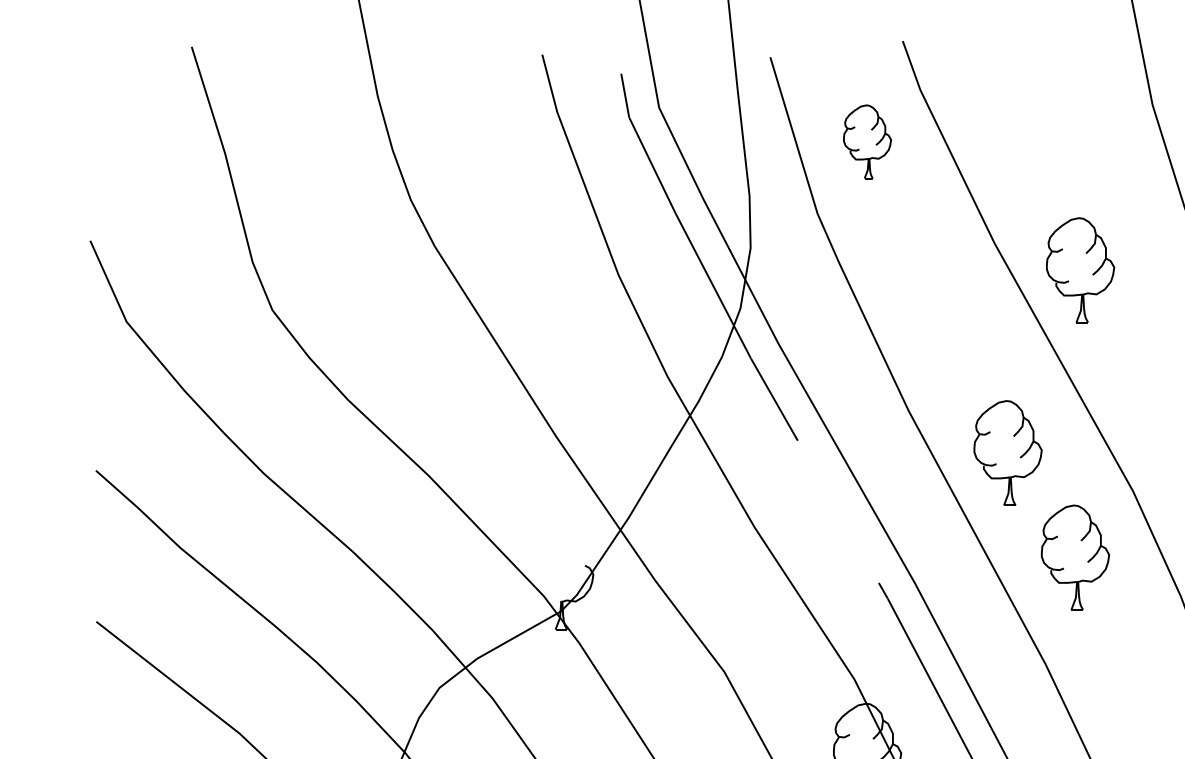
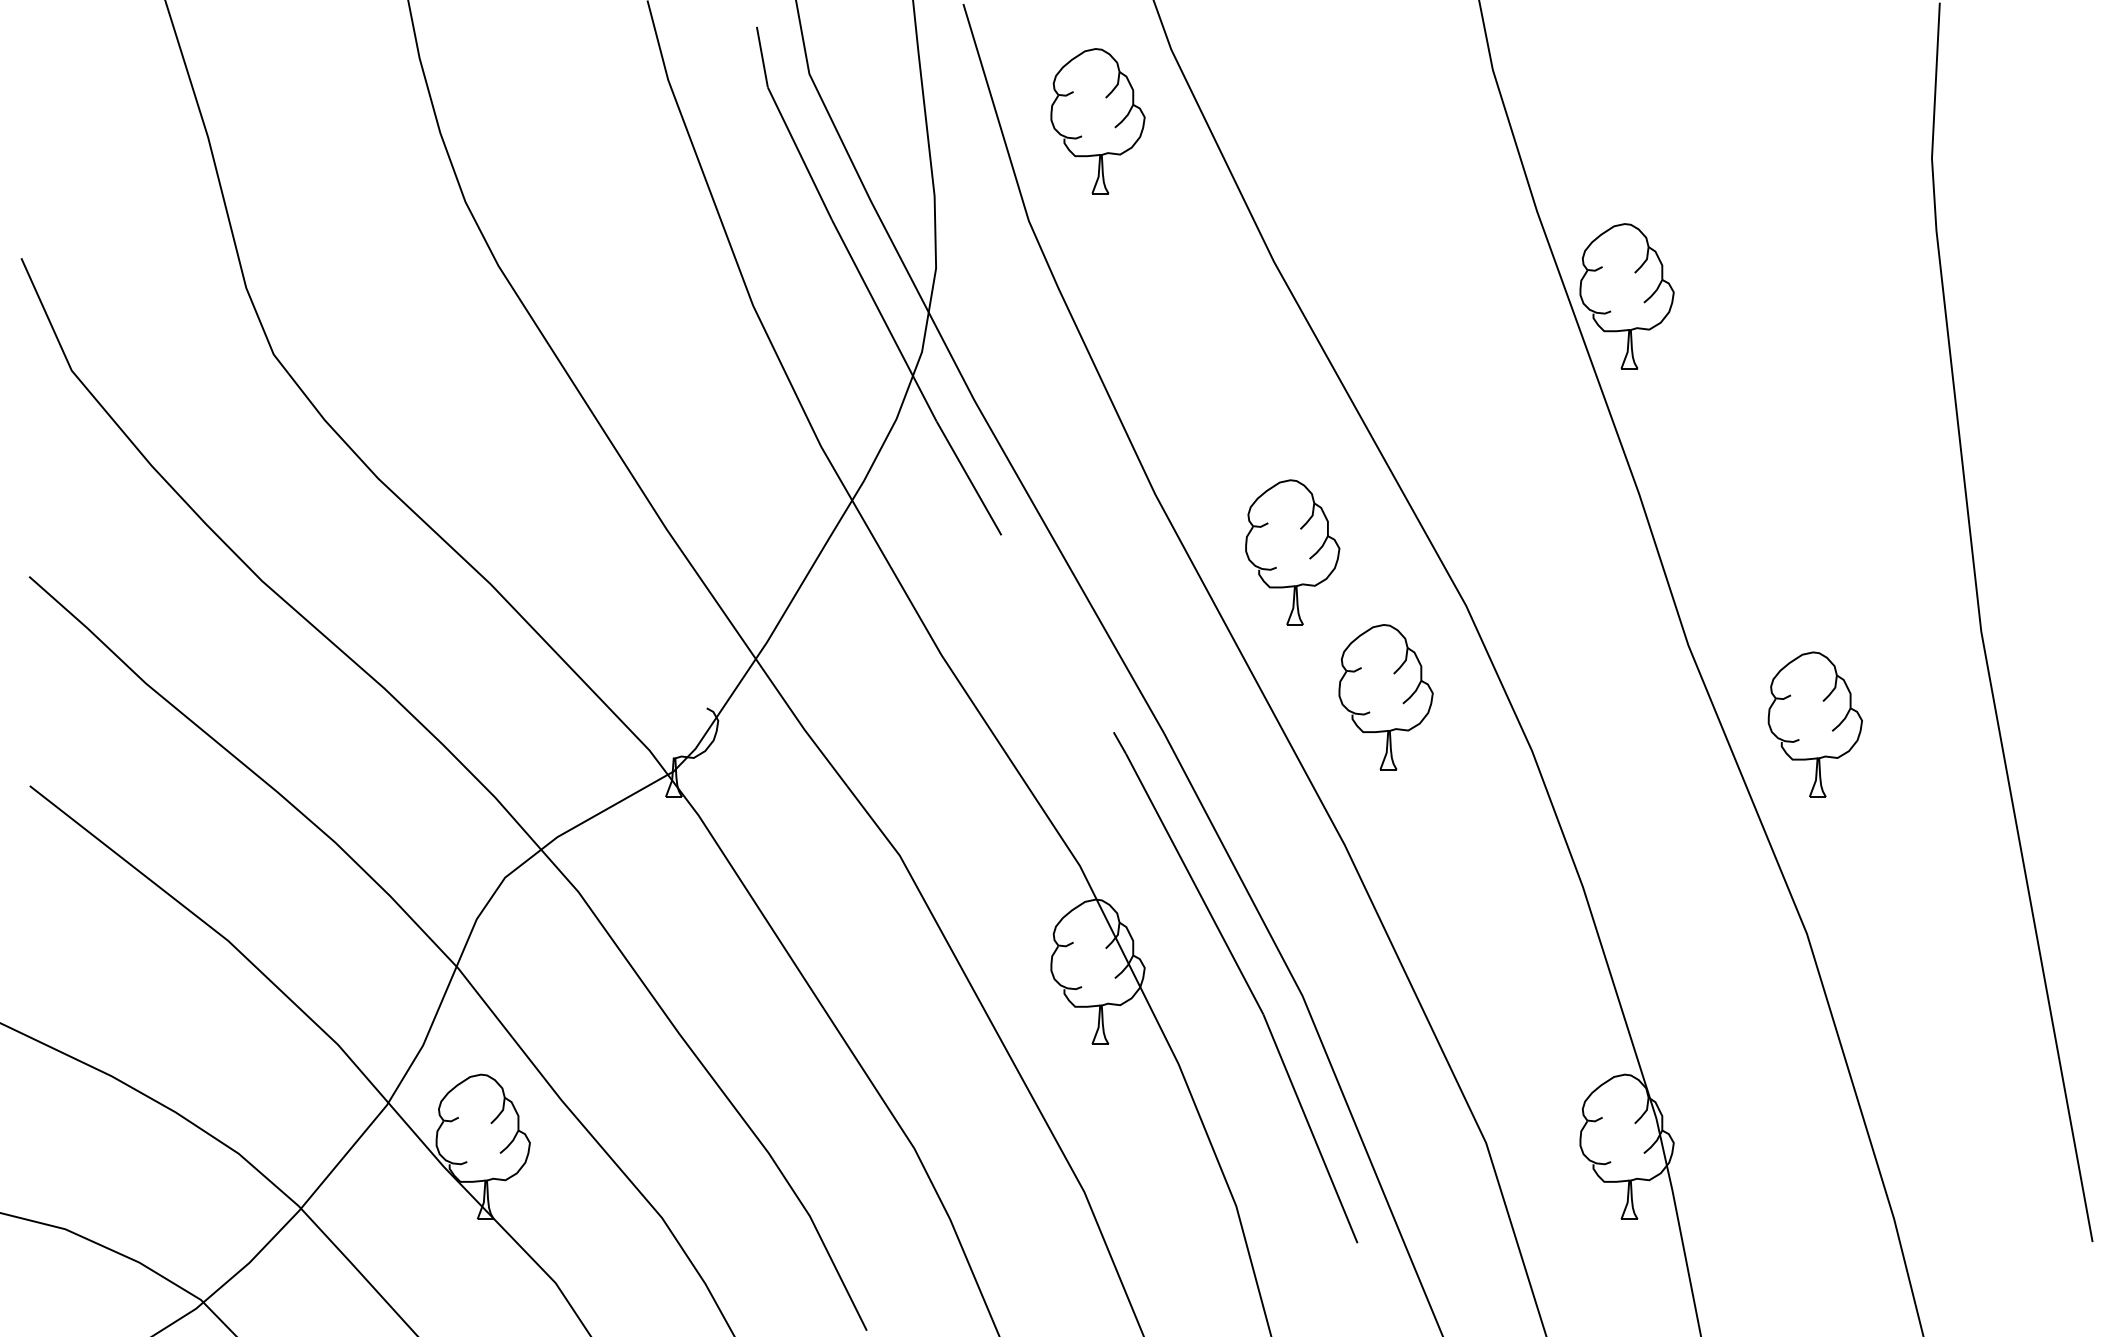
part: (867, 142) -> (1097, 121), size x1.43
part: (1080, 270) -> (1392, 299), removed

